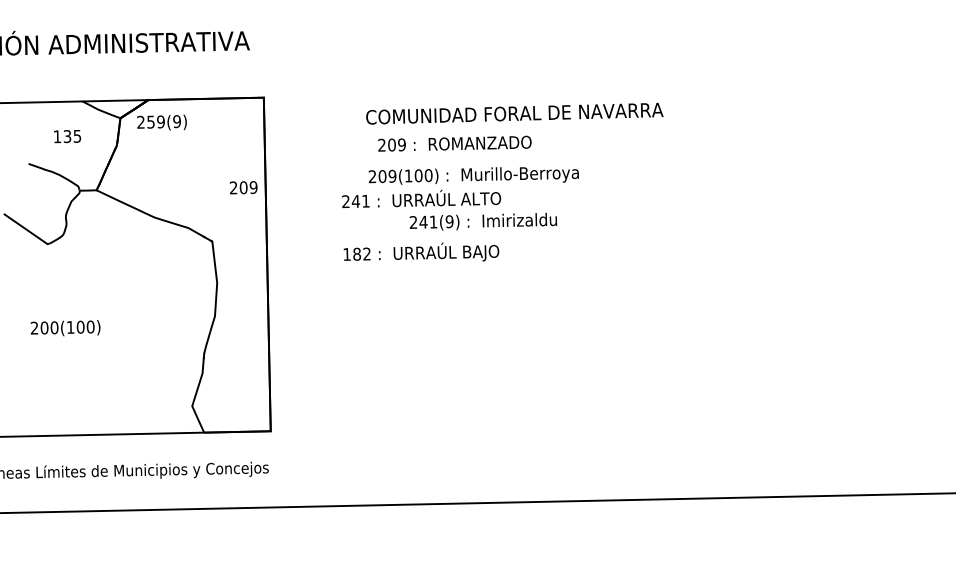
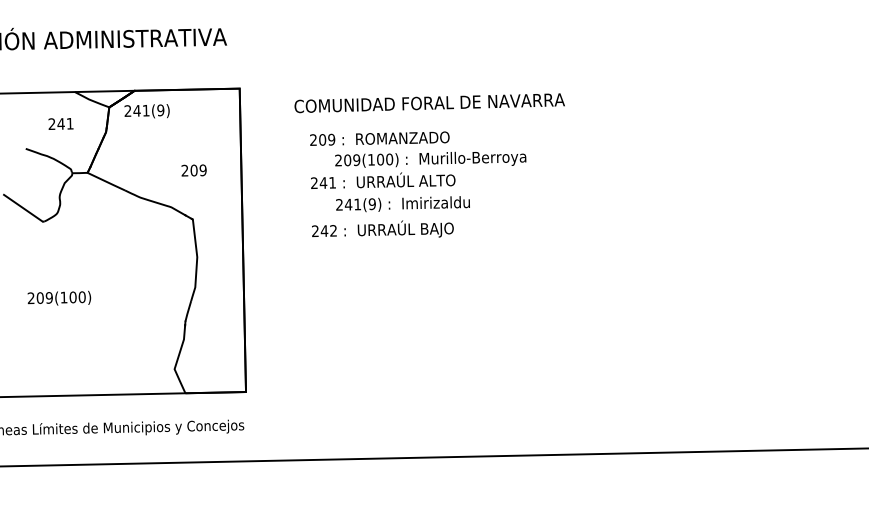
text: (514, 113) -> (429, 103), moved
text: (155, 121) -> (141, 110), 259(9) -> 241(9)
text: (67, 136) -> (61, 123), 135 -> 241
text: (454, 143) -> (379, 138), moved
text: (243, 187) -> (193, 170), moved
text: (482, 221) -> (402, 203), moved
text: (352, 253) -> (320, 230), 182 -> 242
text: (54, 327) -> (49, 297), 200(100) -> 209(100)

